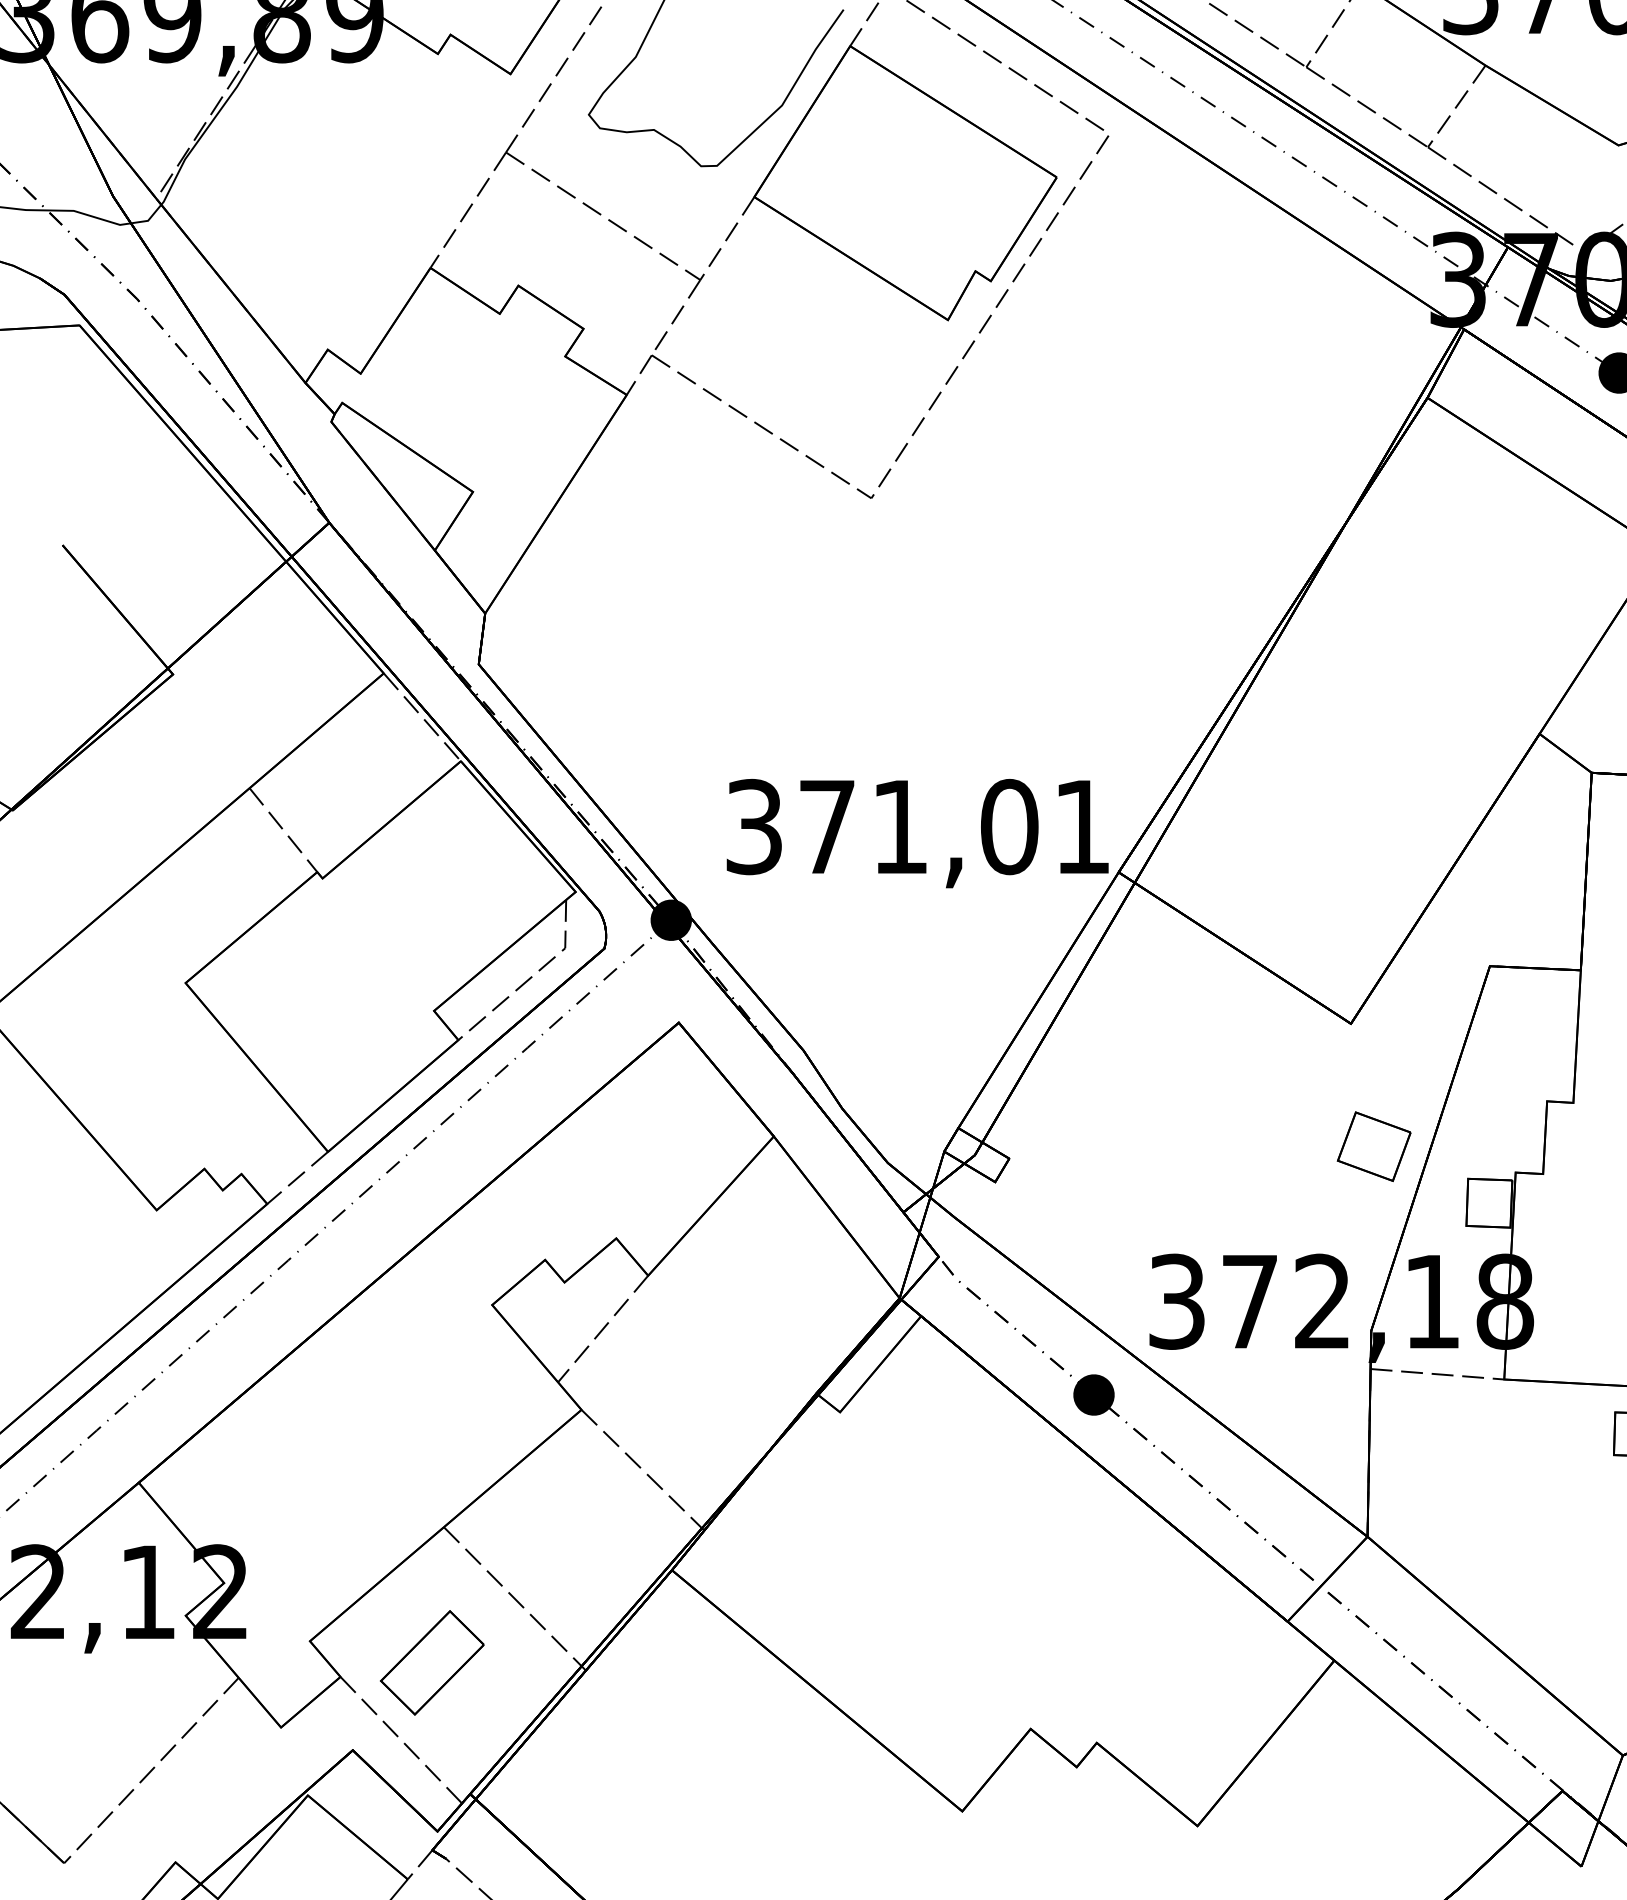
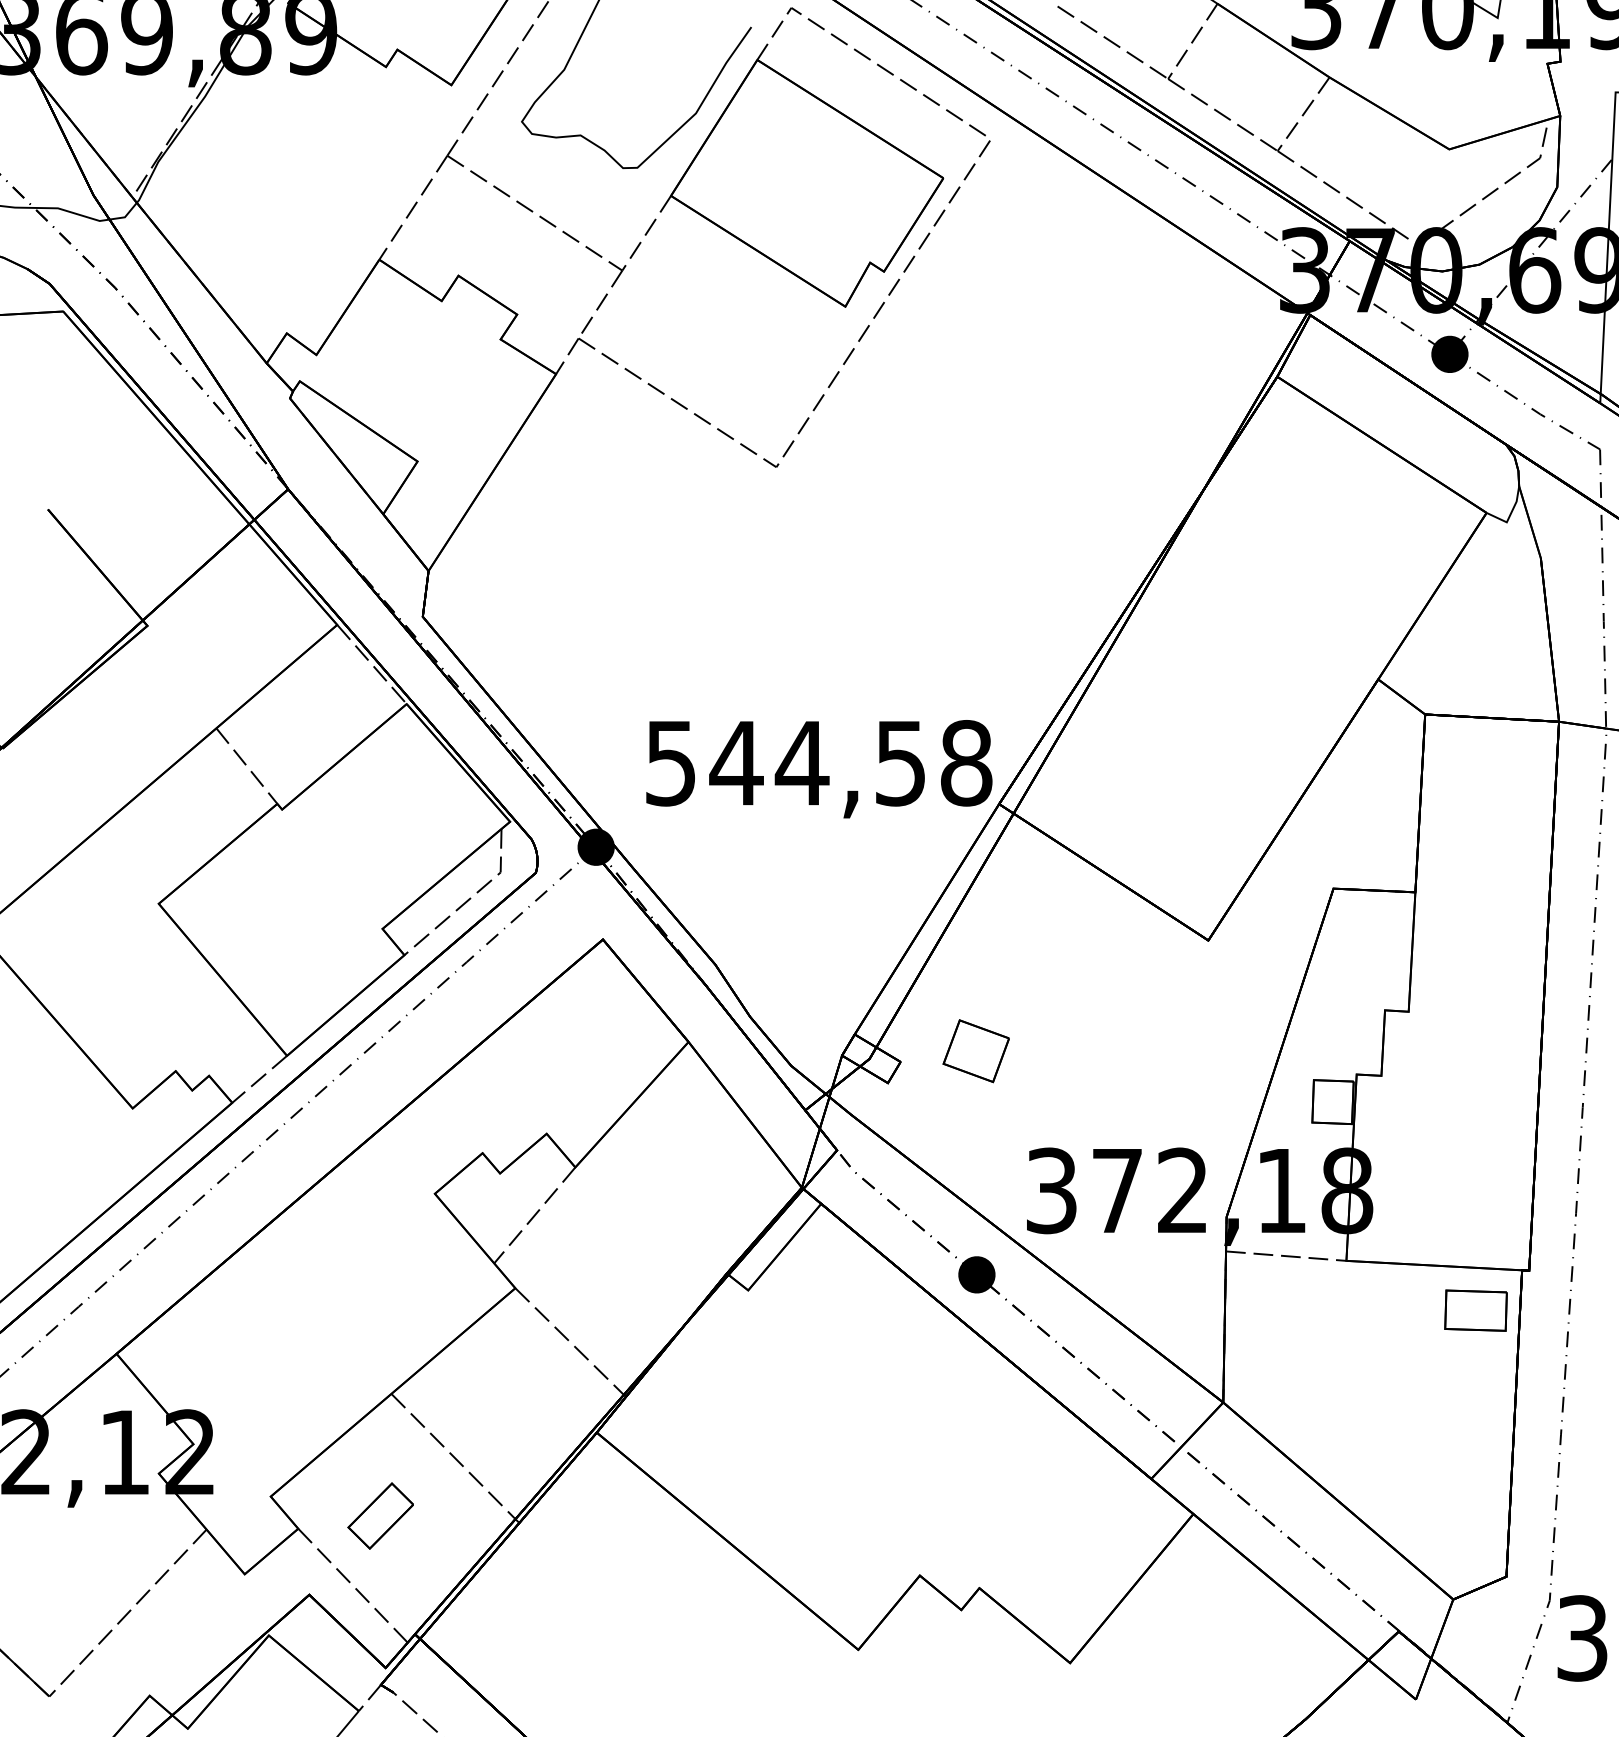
text: (919, 827) -> (819, 763), 371,01 -> 544,58
part: (1373, 1147) -> (975, 1051), moved
part: (431, 1662) -> (380, 1515), size x0.7

